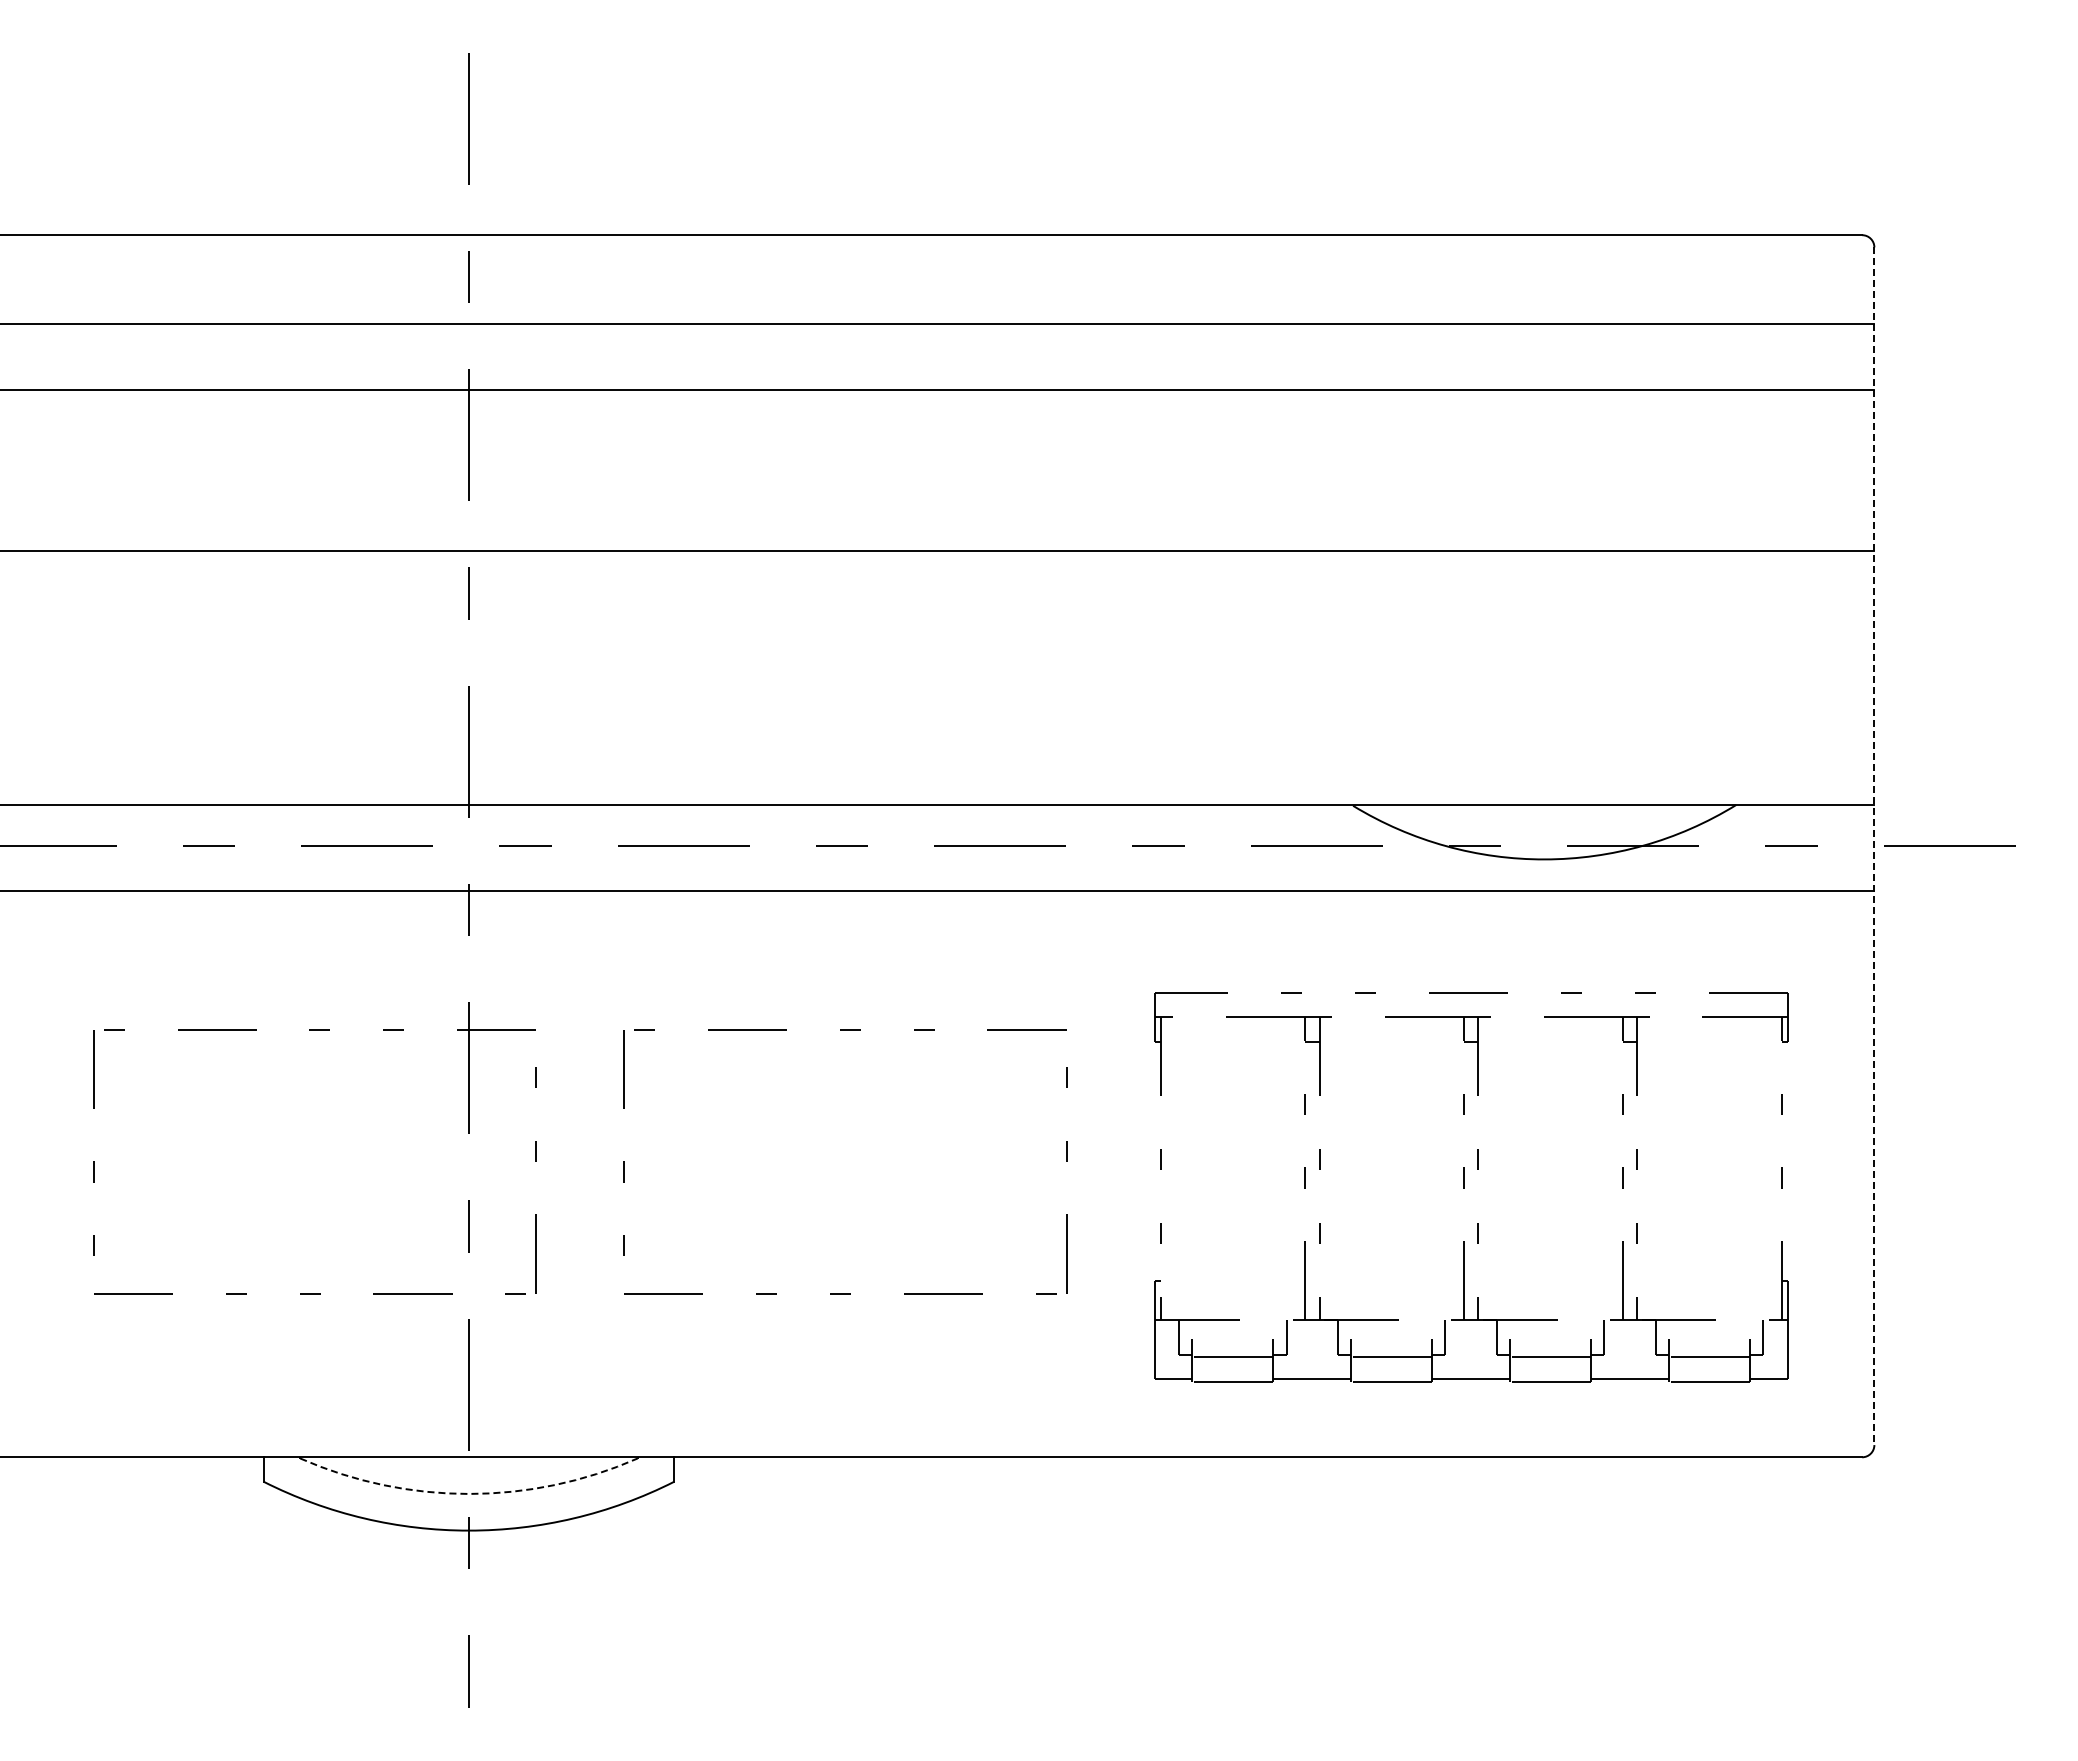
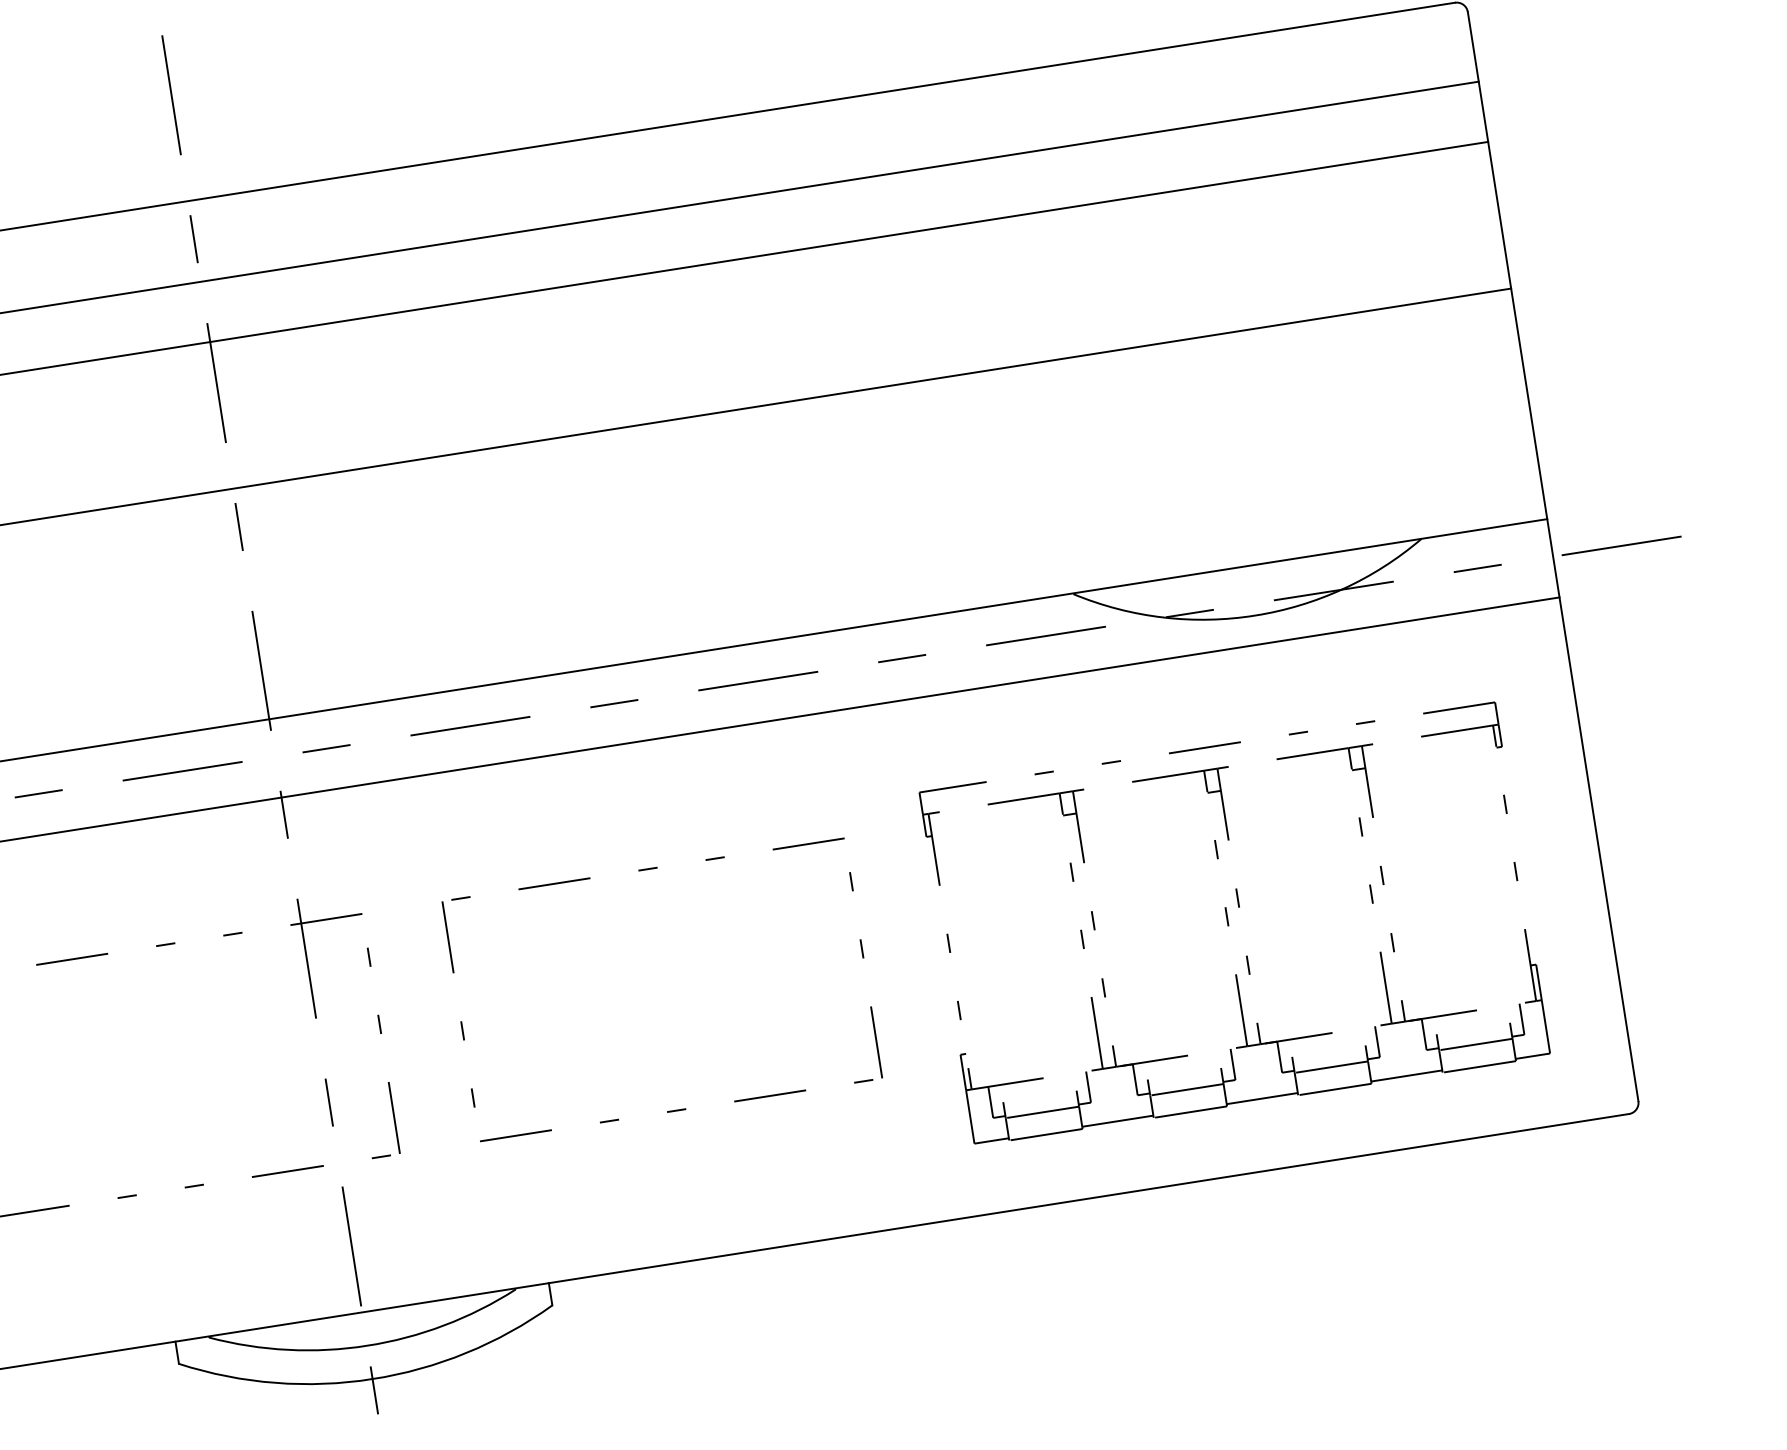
line: (1874, 846) -> (1553, 556), dashed -> solid
arc: (468, 1493) -> (366, 1345), dashed -> solid

